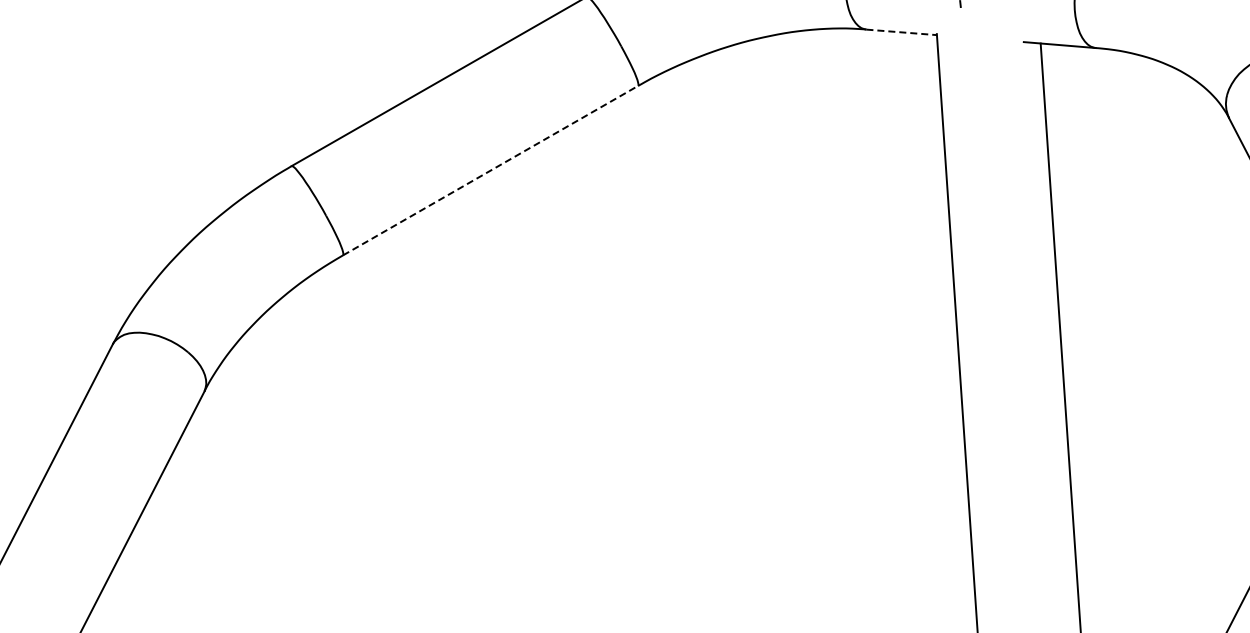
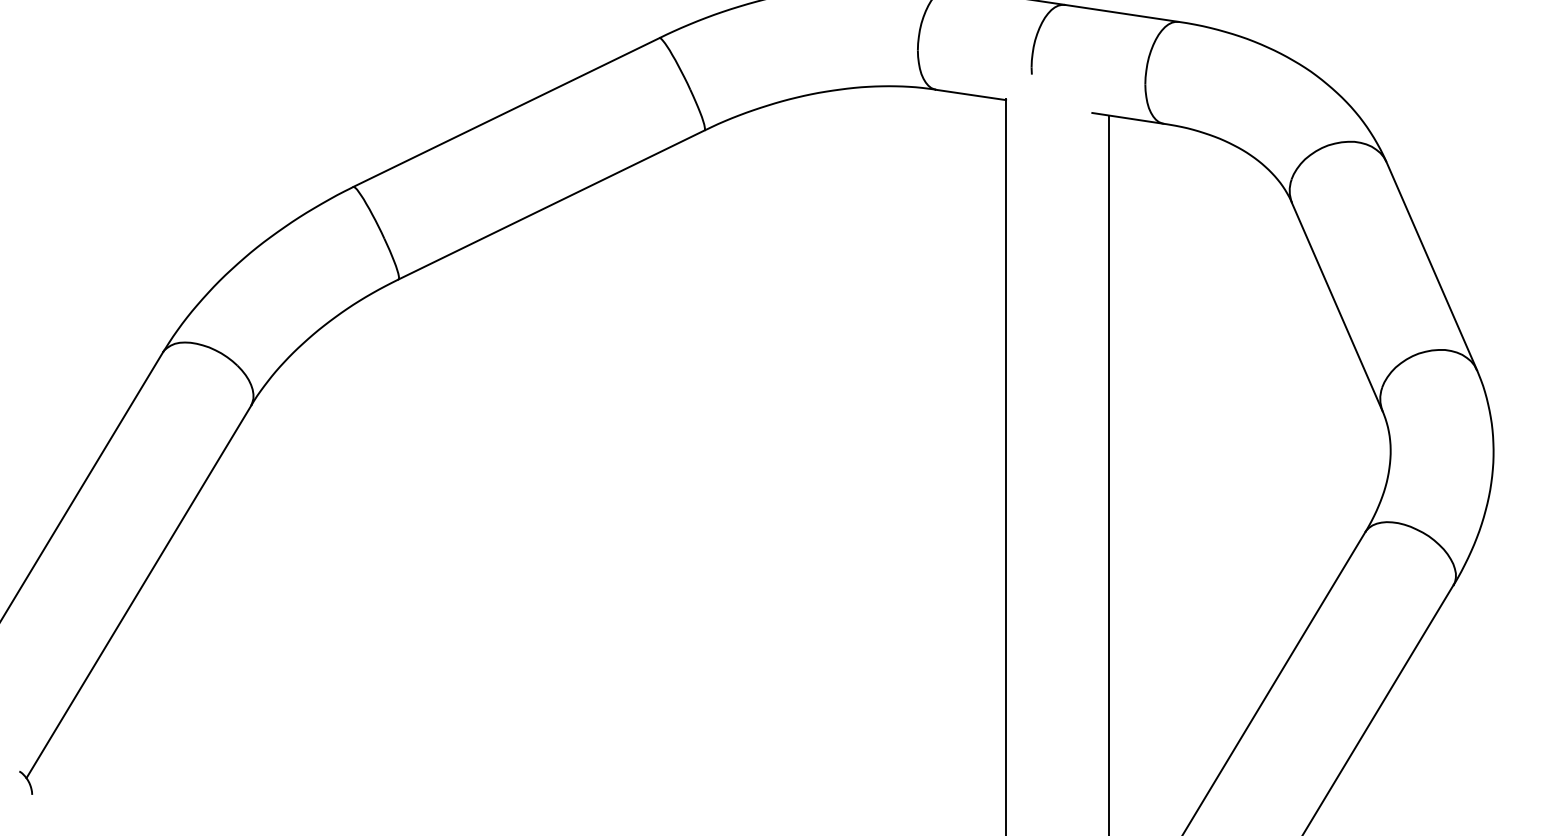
line: (902, 32) -> (971, 95), dashed -> solid
line: (491, 170) -> (552, 204), dashed -> solid

